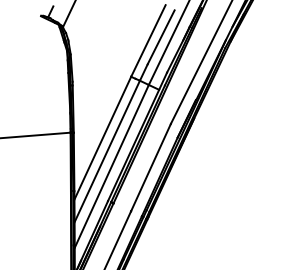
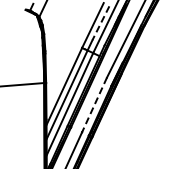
line: (160, 37) -> (100, 23), solid -> dashed
line: (150, 168) -> (94, 105), solid -> dashed

